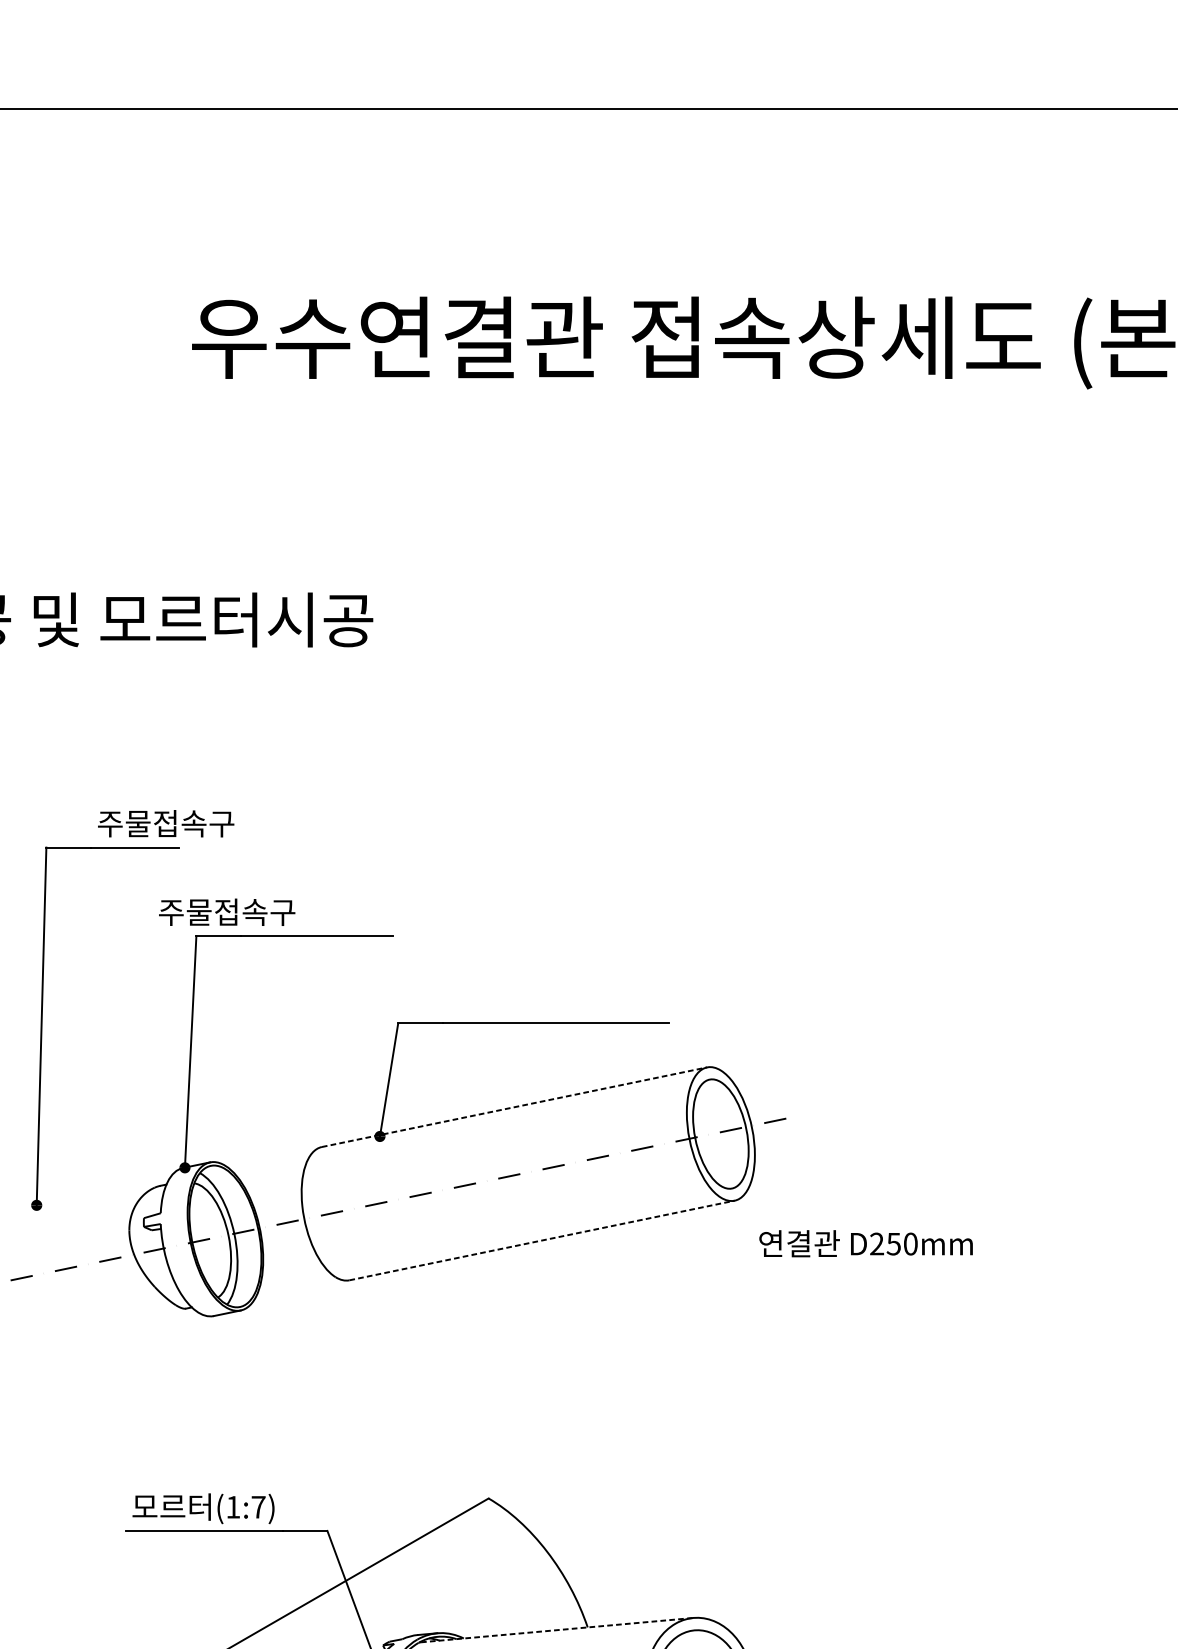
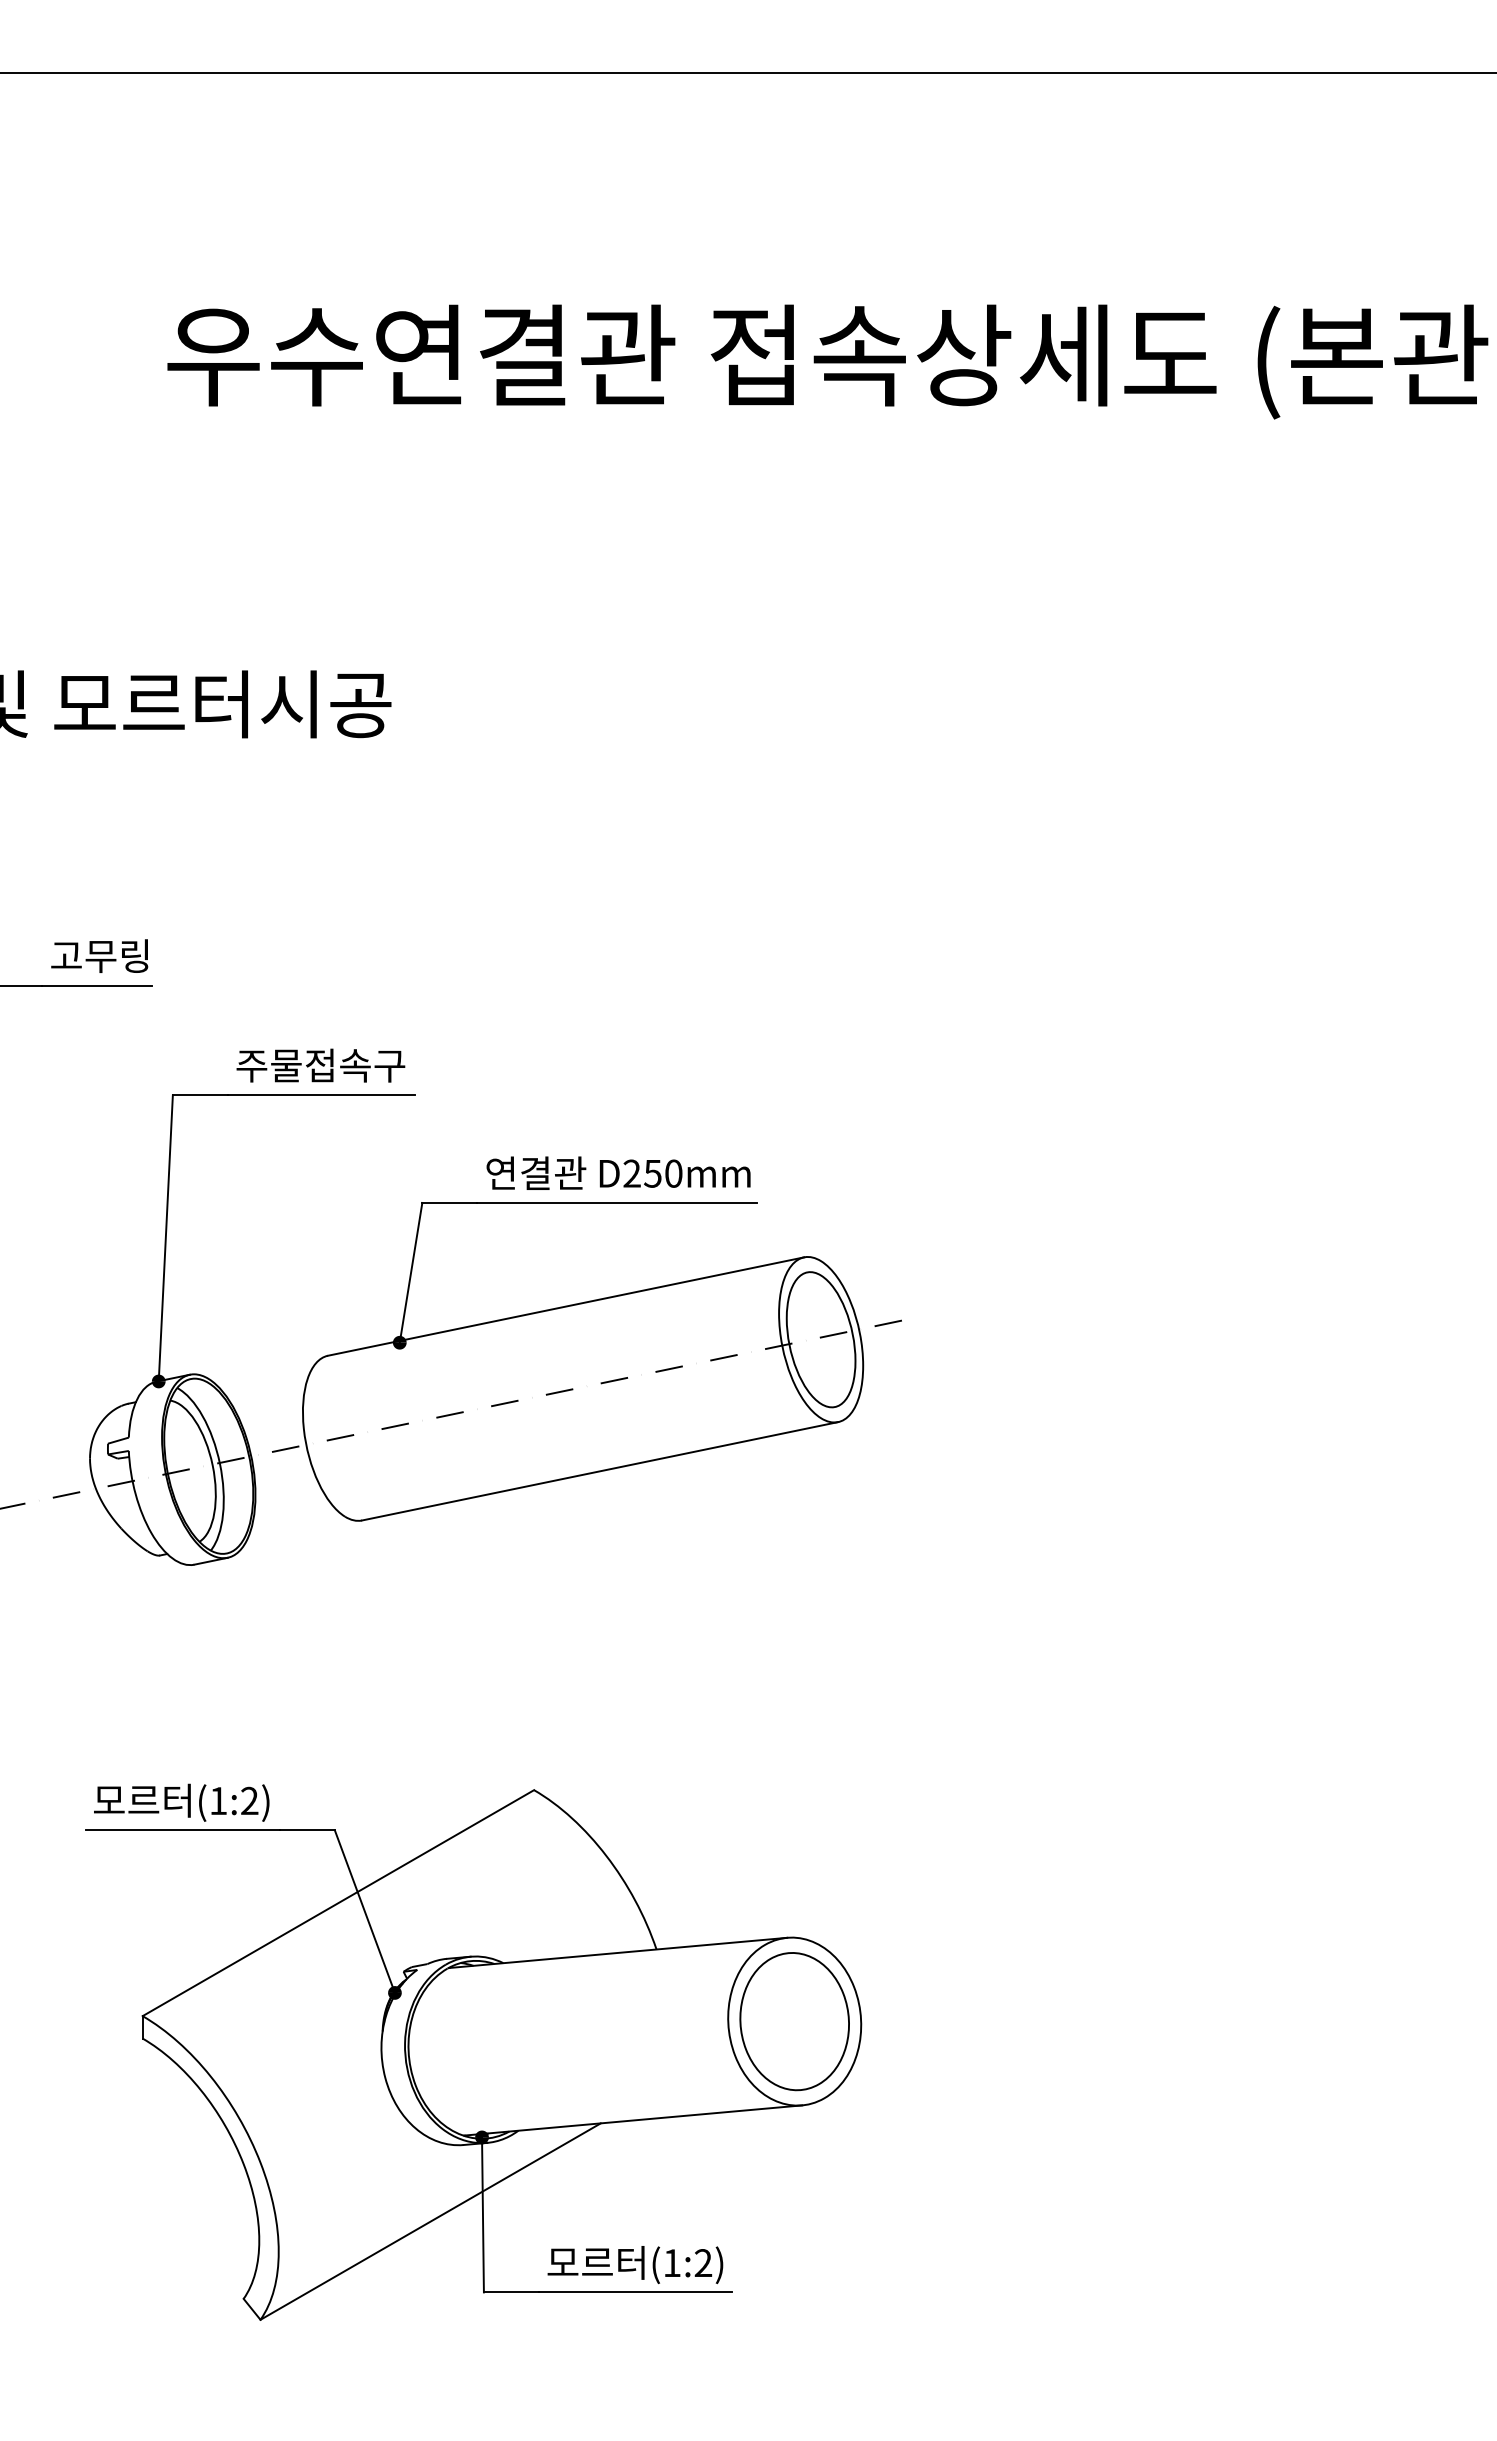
text: (166, 823) -> (135, 956), 주물접속구 -> 고무링
text: (226, 912) -> (320, 1065), moved
line: (514, 1107) -> (566, 1306), dashed -> solid
line: (542, 1240) -> (600, 1471), dashed -> solid
text: (866, 1243) -> (618, 1172), moved
text: (258, 1506) -> (249, 1800), (1:7) -> (1:2)
line: (557, 1629) -> (619, 1952), dashed -> solid

